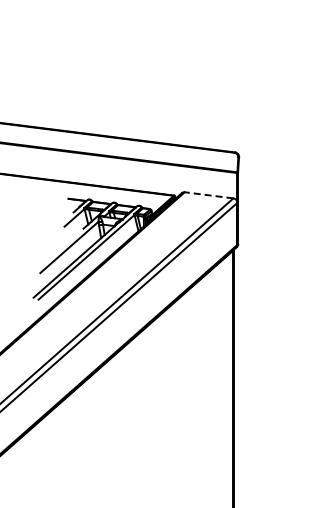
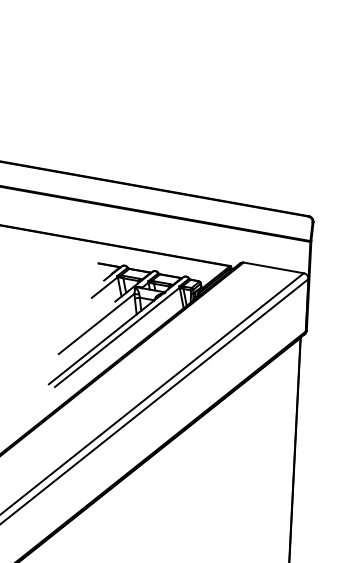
line: (209, 195) -> (274, 268), dashed -> solid

